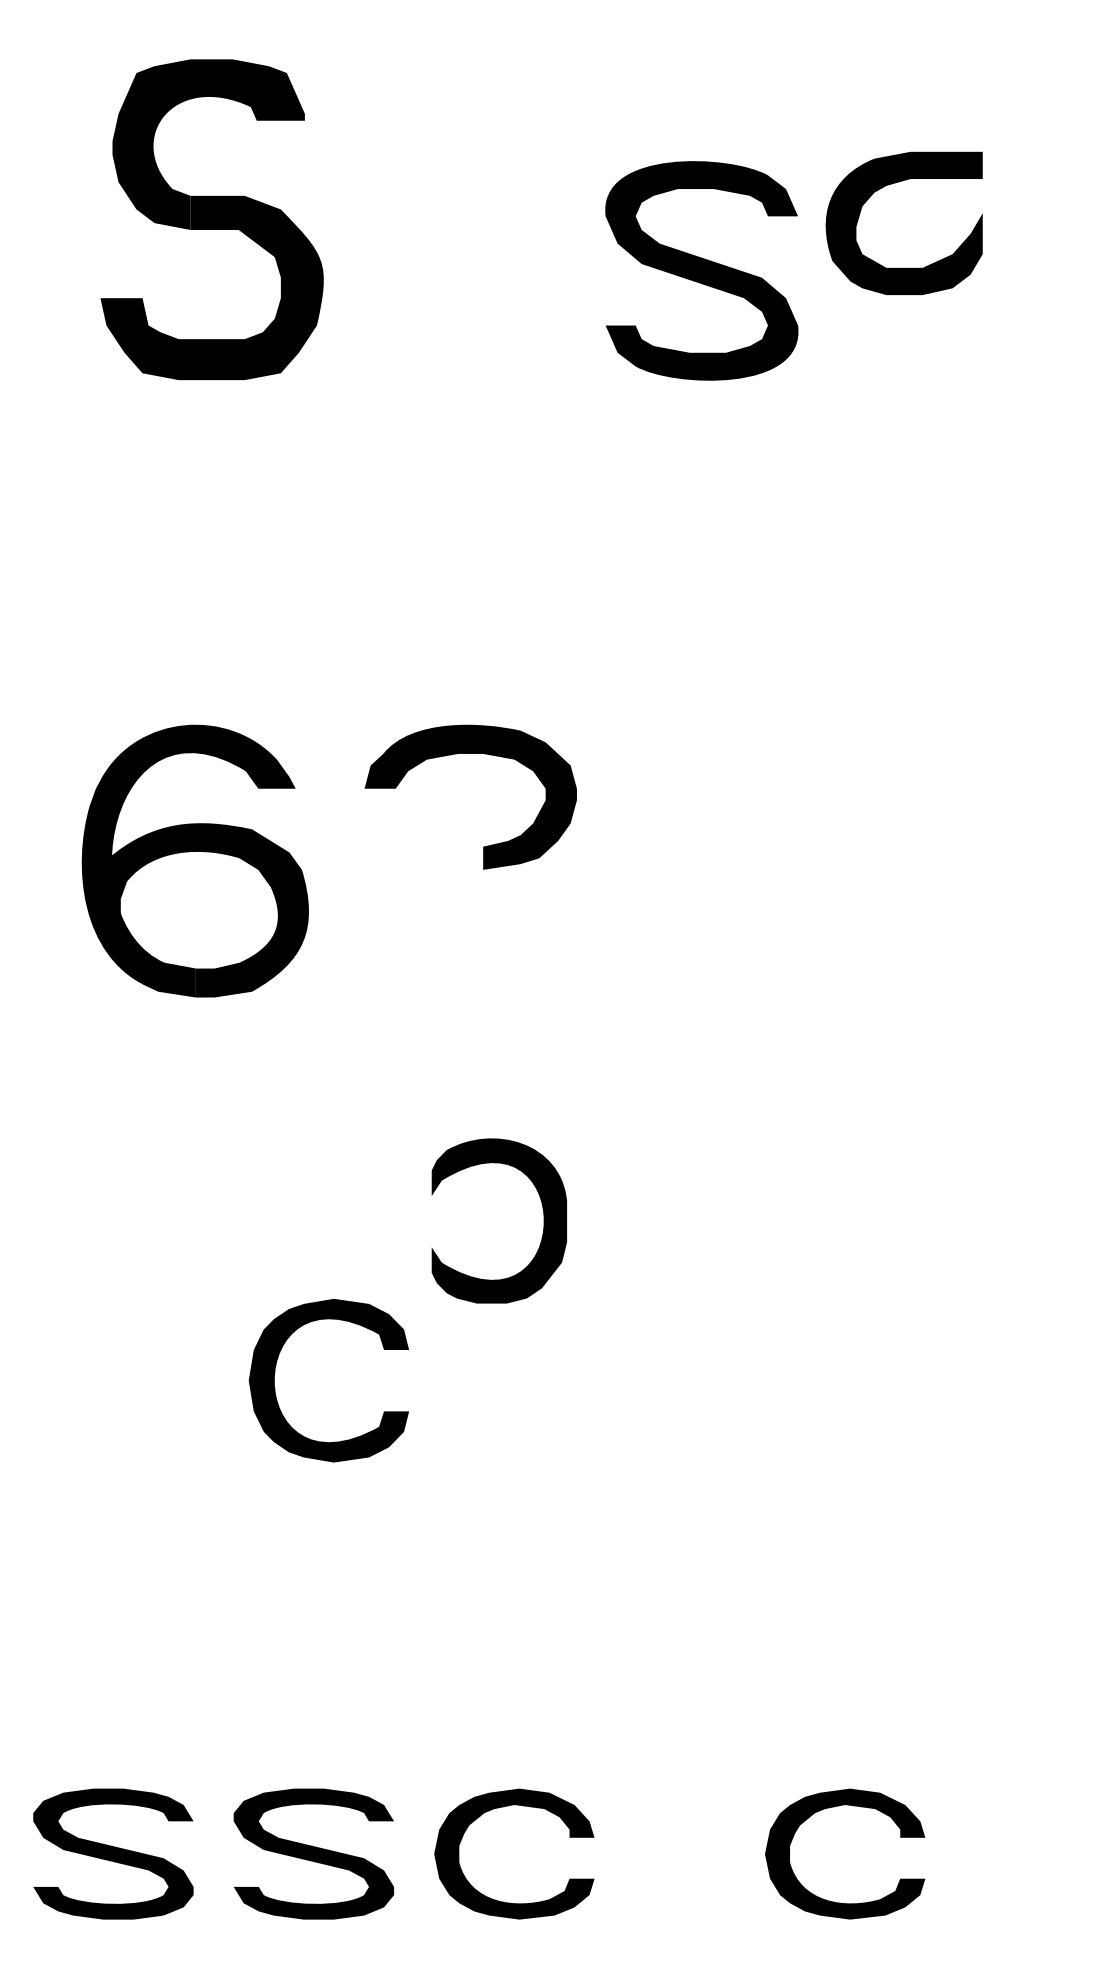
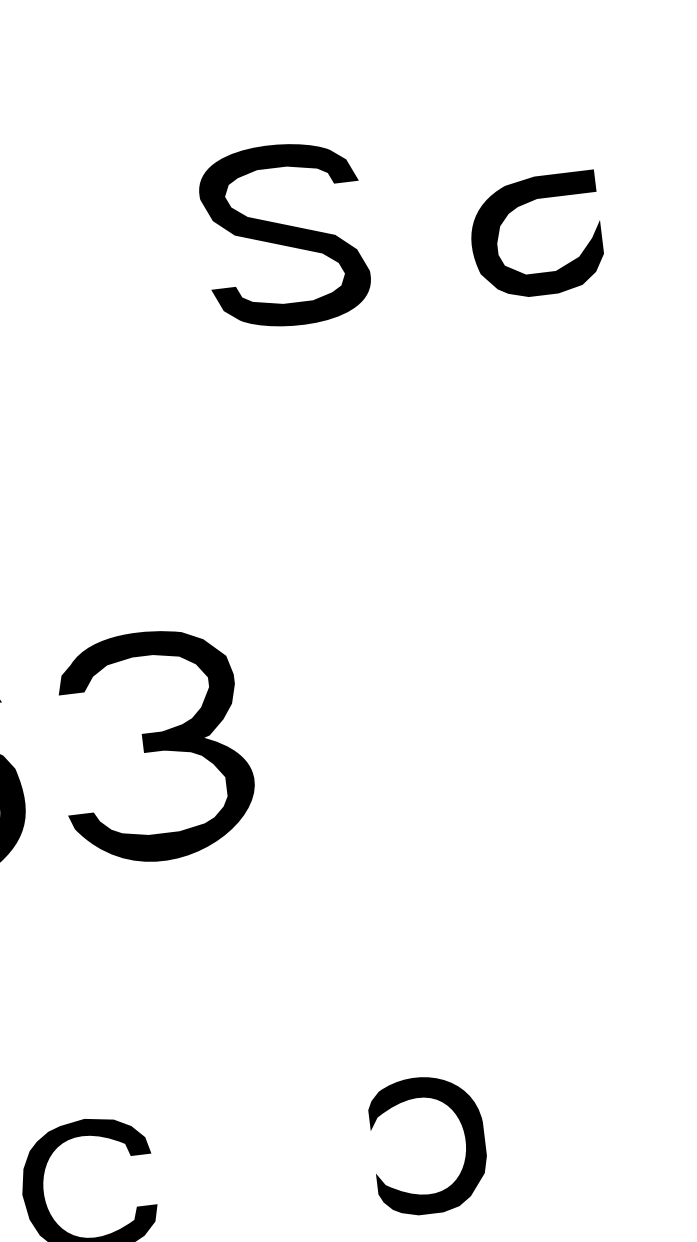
part: (892, 184) -> (522, 205), moved
fill: (472, 923) -> (161, 795), added
part: (543, 1220) -> (465, 1140), moved

